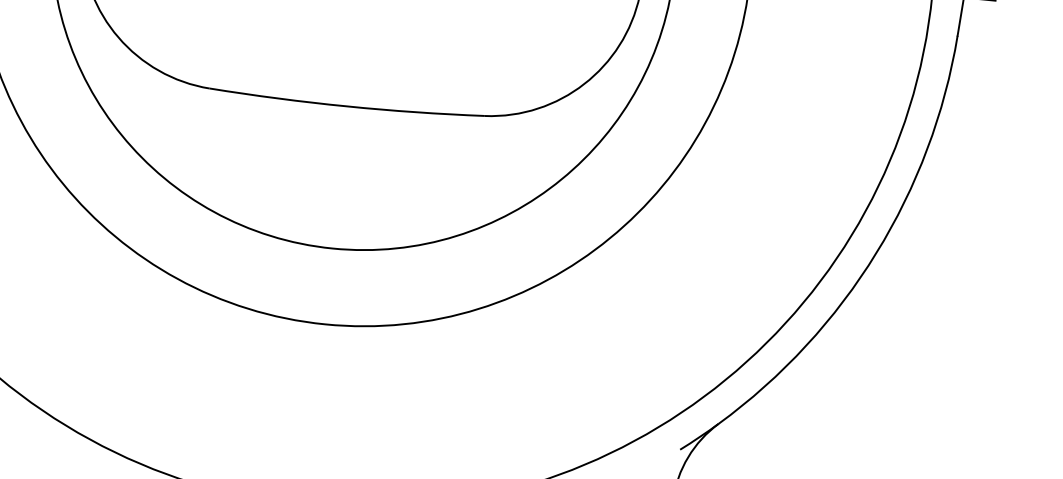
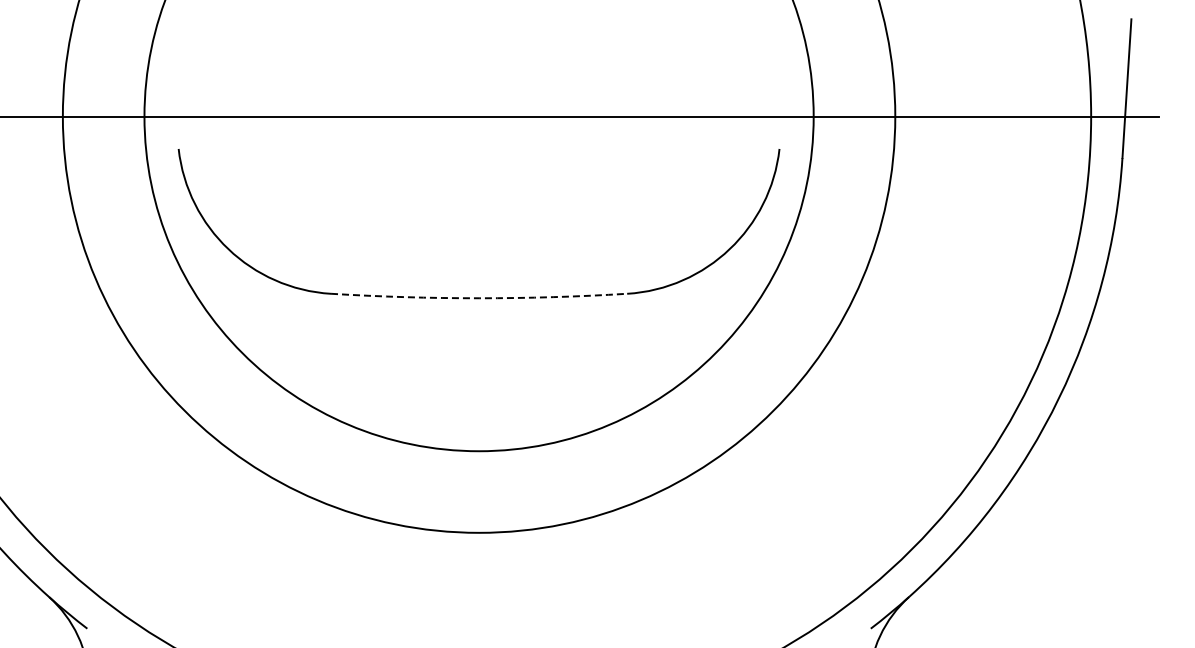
arc: (347, 106) -> (479, 298), solid -> dashed

